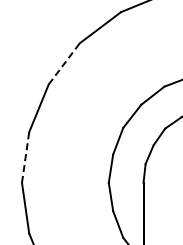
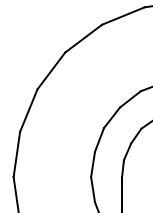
line: (64, 63) -> (51, 70), dashed -> solid
line: (25, 157) -> (16, 154), dashed -> solid

